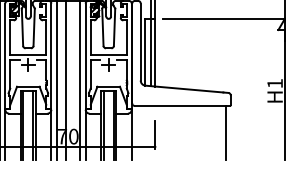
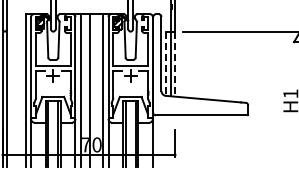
line: (144, 53) -> (165, 64), solid -> dashed
line: (155, 53) -> (175, 64), solid -> dashed
line: (225, 133) -> (243, 141), removed

